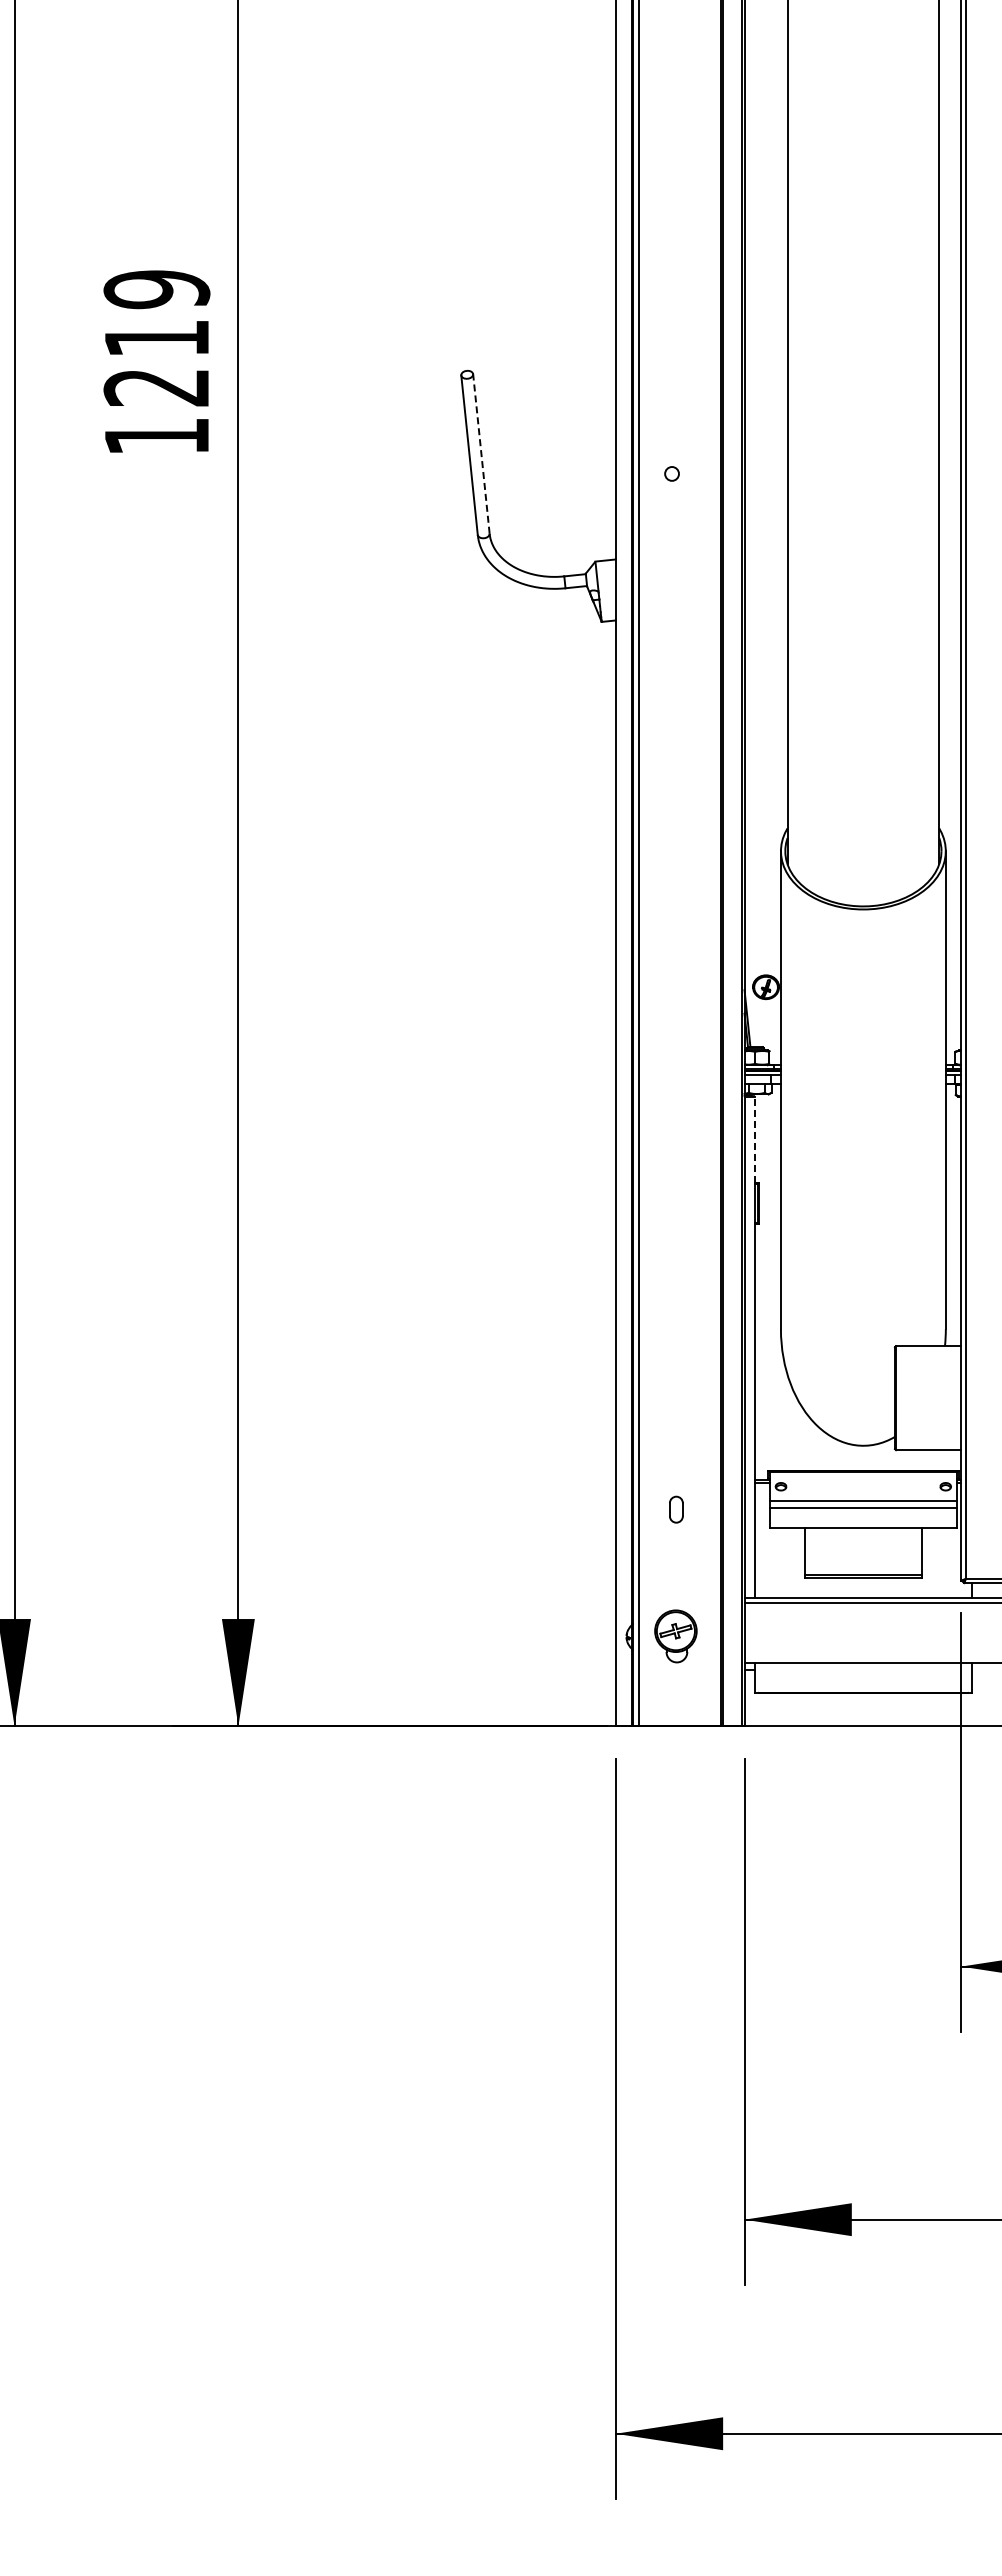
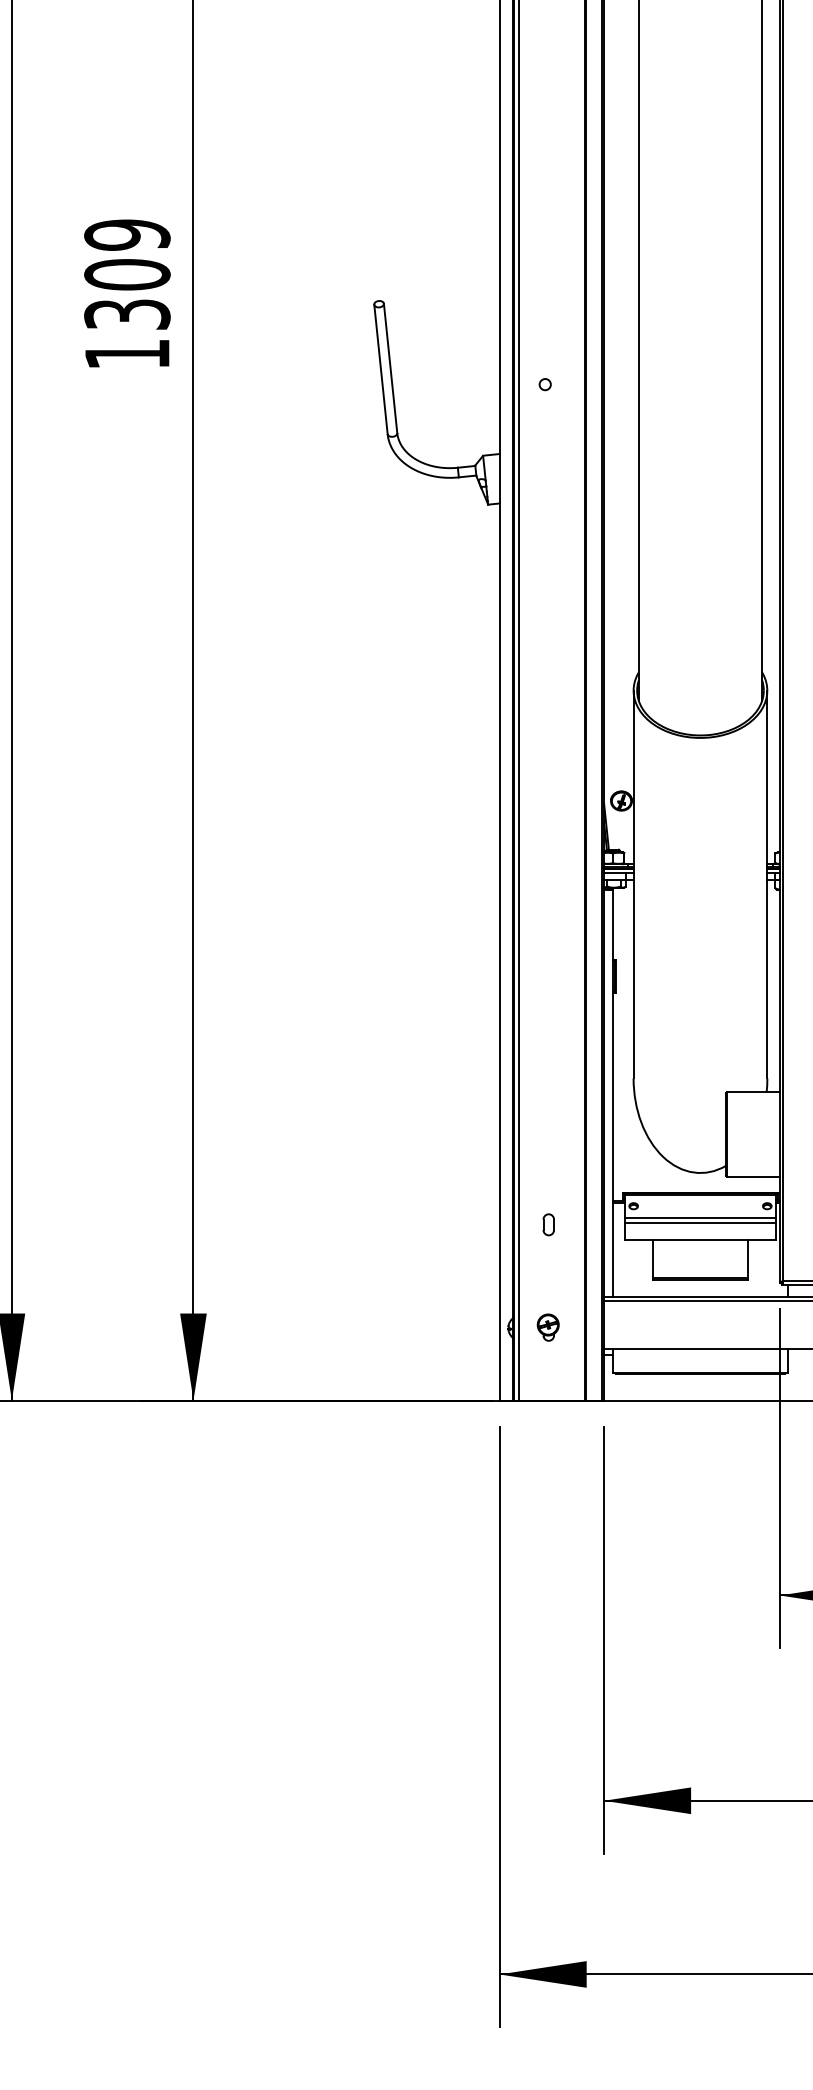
text: (156, 362) -> (127, 294), 1219 -> 1309
line: (481, 453) -> (390, 368), dashed -> solid
line: (755, 1138) -> (612, 923), dashed -> solid
part: (675, 1636) -> (548, 1327), size x0.62

